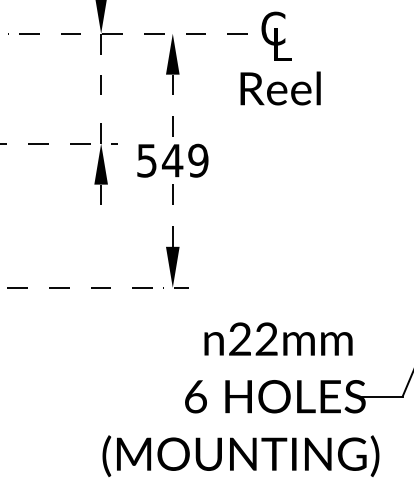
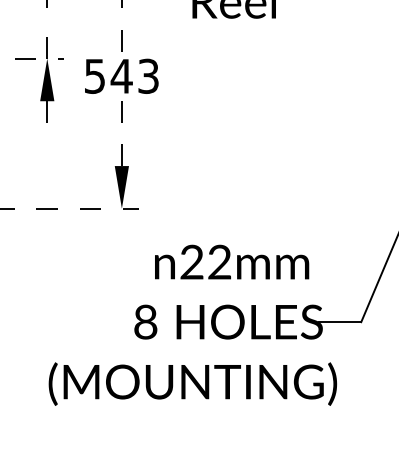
text: (198, 160) -> (148, 76), 549 -> 543
text: (195, 396) -> (145, 321), 6 -> 8

